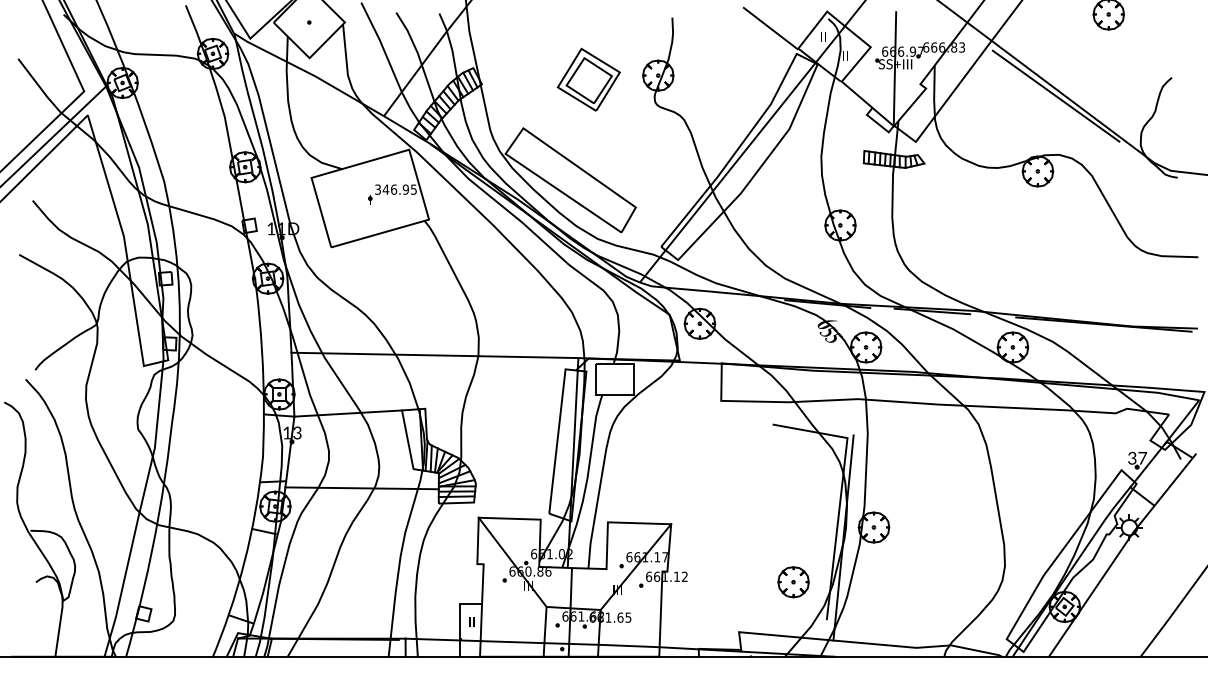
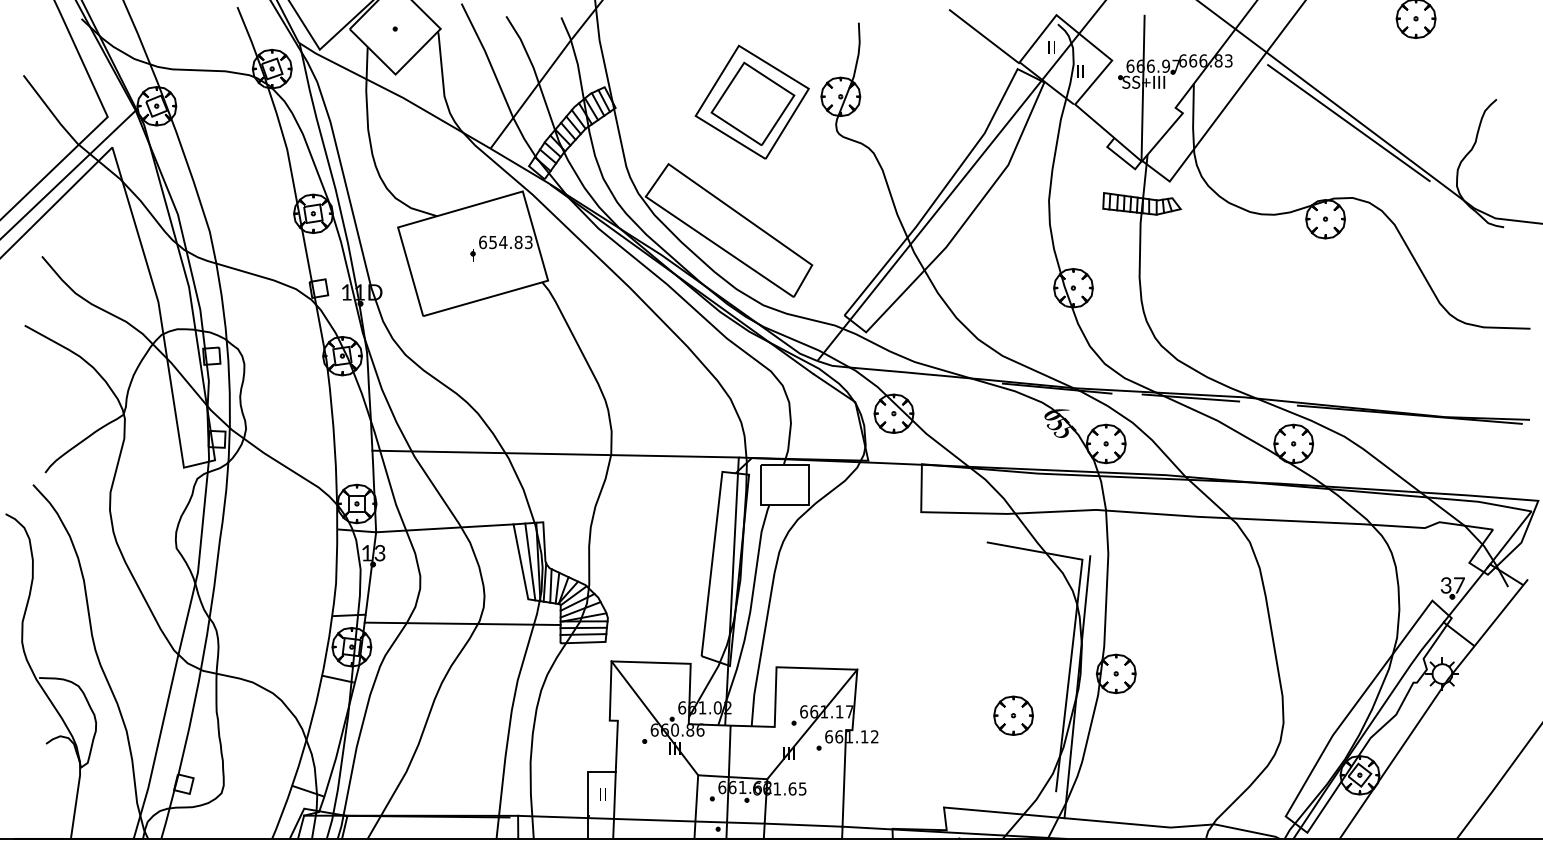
part: (588, 79) -> (751, 101), size x1.43
text: (395, 189) -> (505, 242), 346.95 -> 654.83
line: (415, 439) -> (530, 561), added
part: (793, 582) -> (1013, 715), moved

